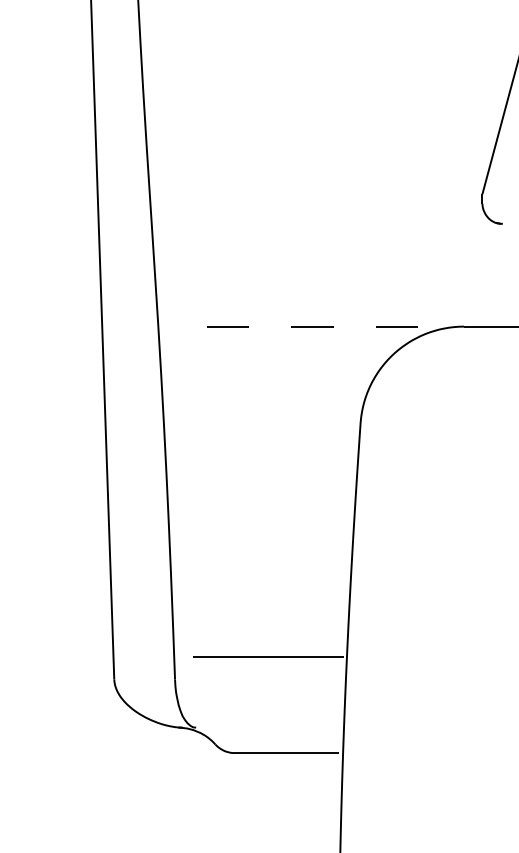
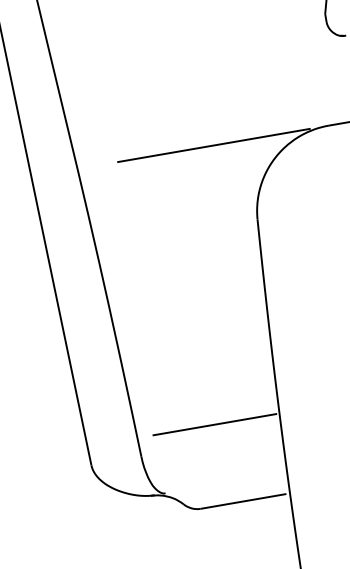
line: (324, 326) -> (214, 145), dashed -> solid

